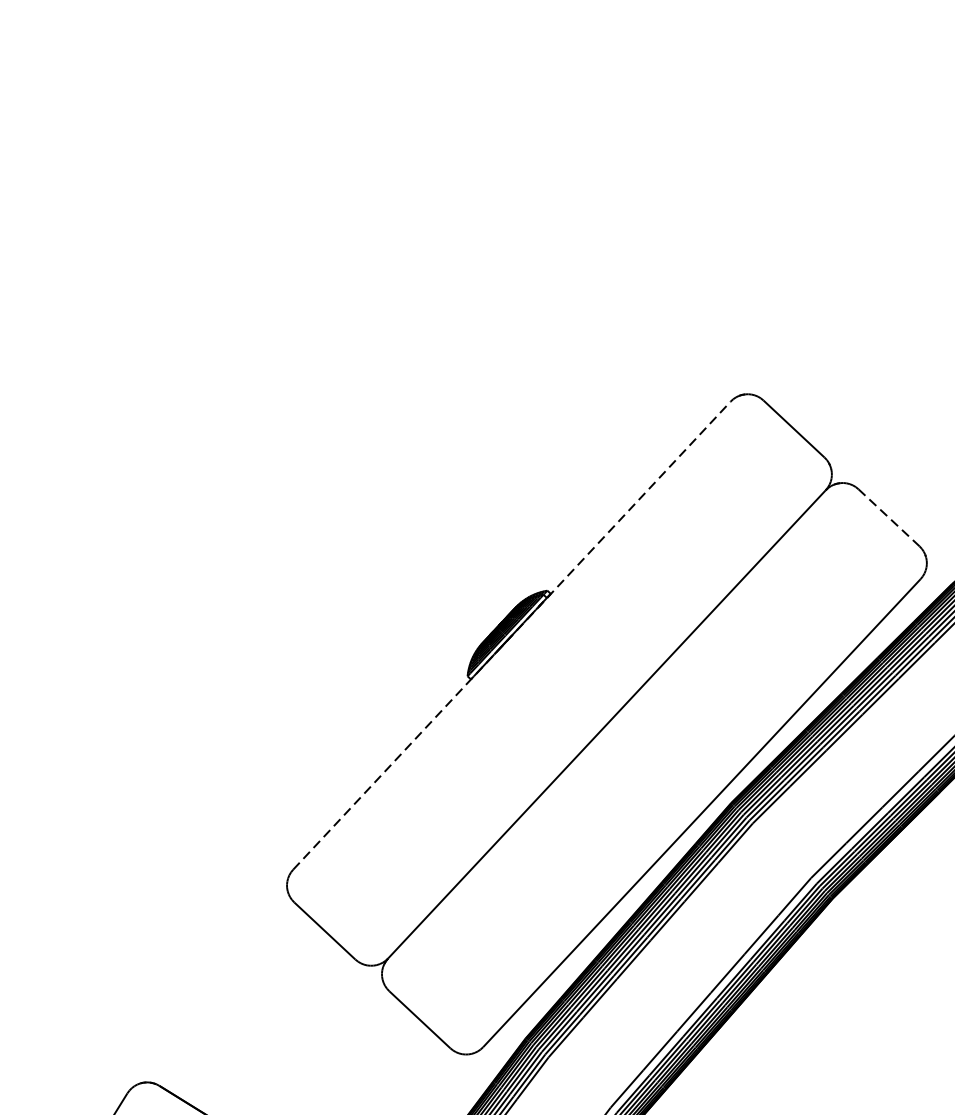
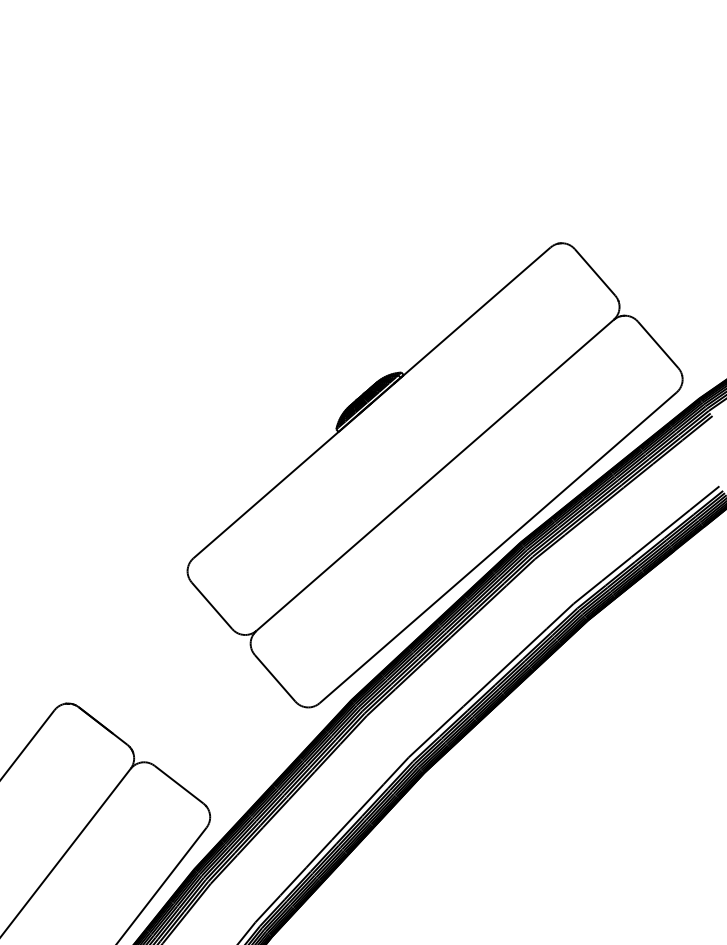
line: (889, 517) -> (658, 344), dashed -> solid
line: (512, 635) -> (372, 402), dashed -> solid

